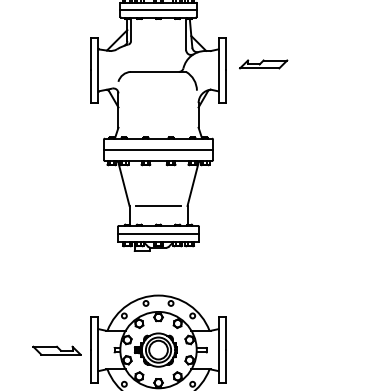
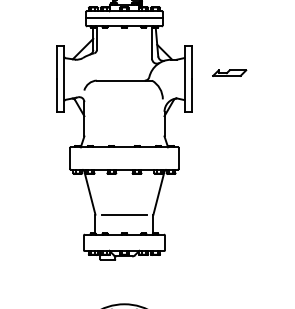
part: (263, 64) -> (229, 73), size x0.7
line: (158, 149) -> (124, 158), removed
line: (158, 234) -> (124, 243), removed

